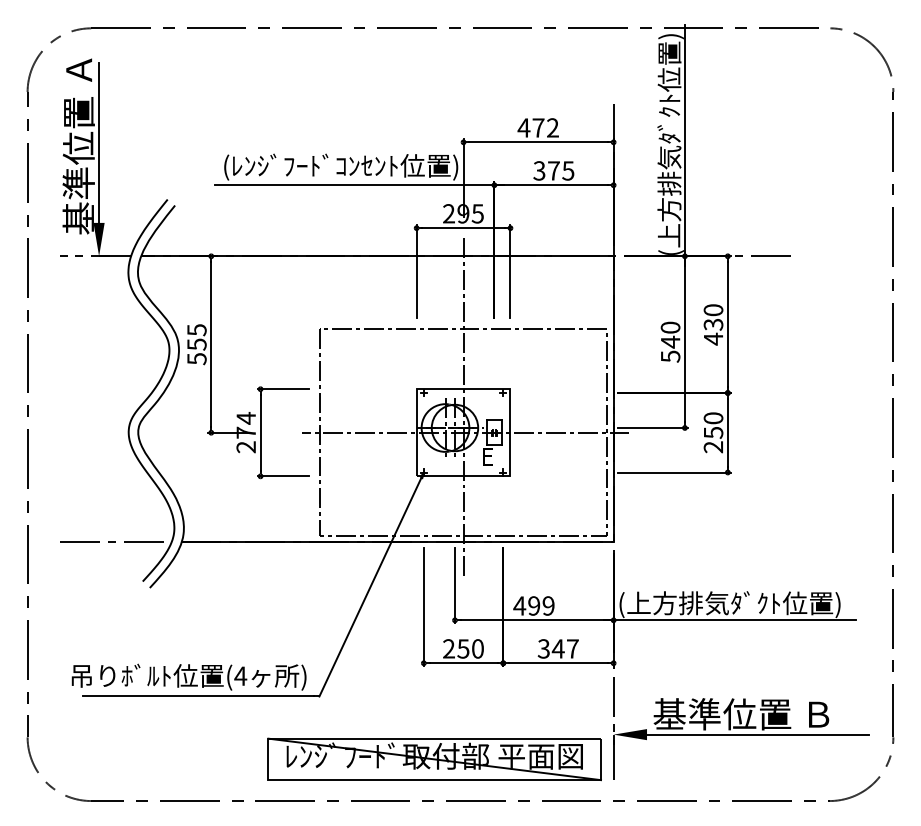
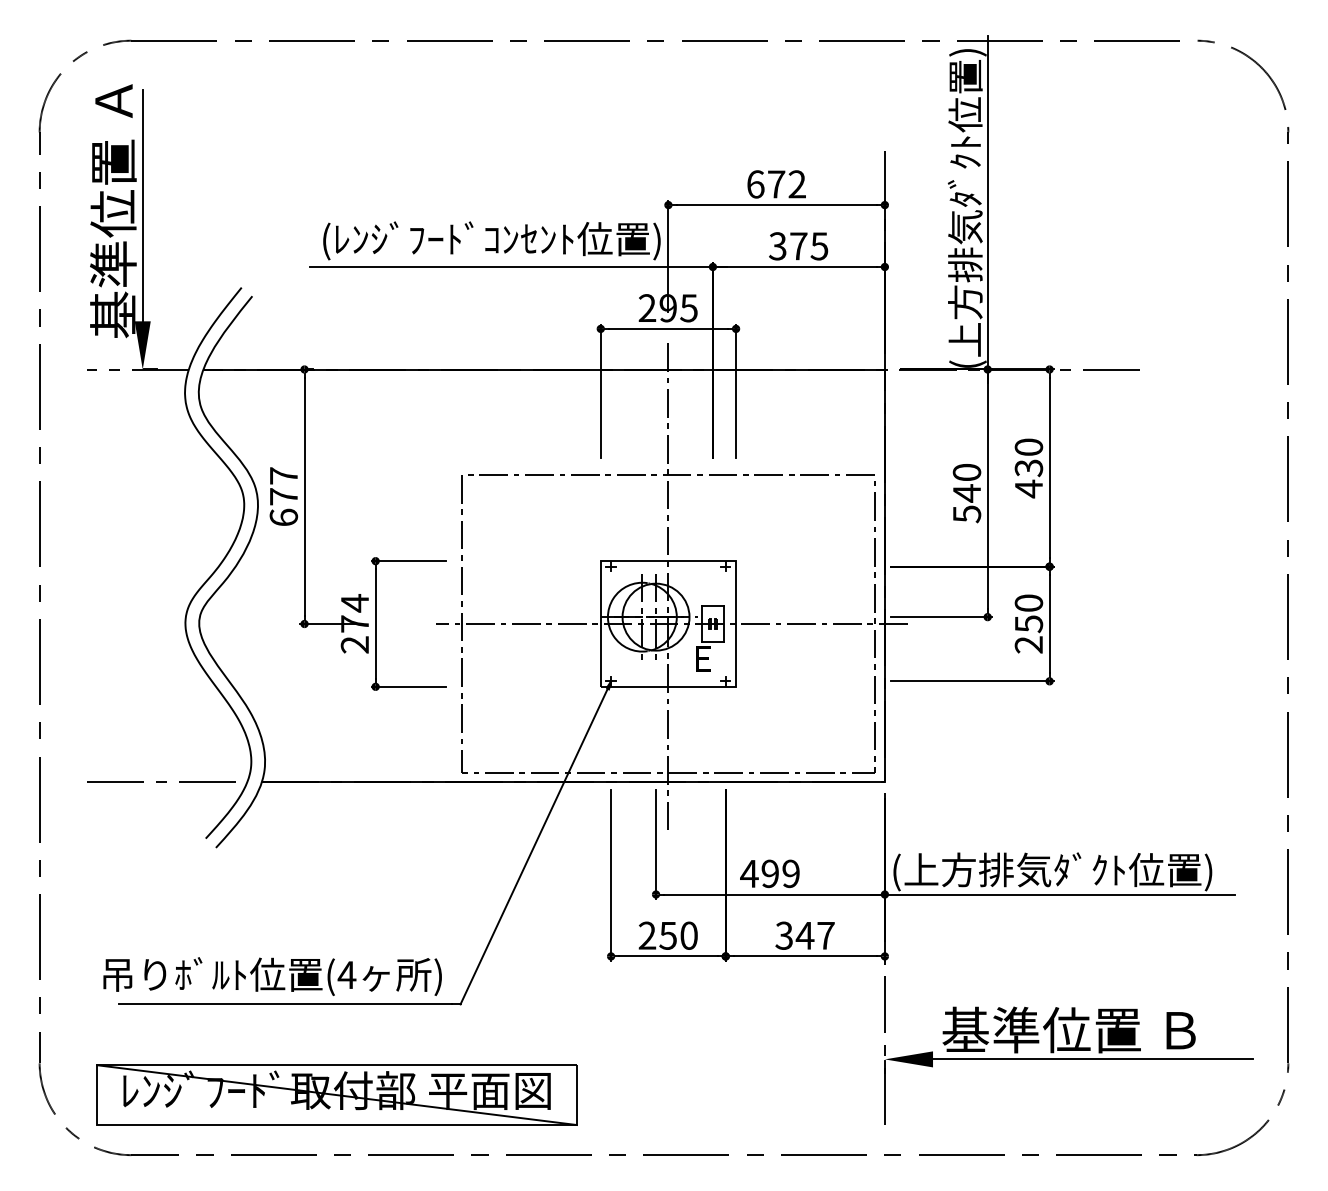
text: (523, 127) -> (754, 183), 472 -> 672
text: (196, 344) -> (283, 496), 555 -> 677
part: (434, 759) -> (336, 1095), moved

